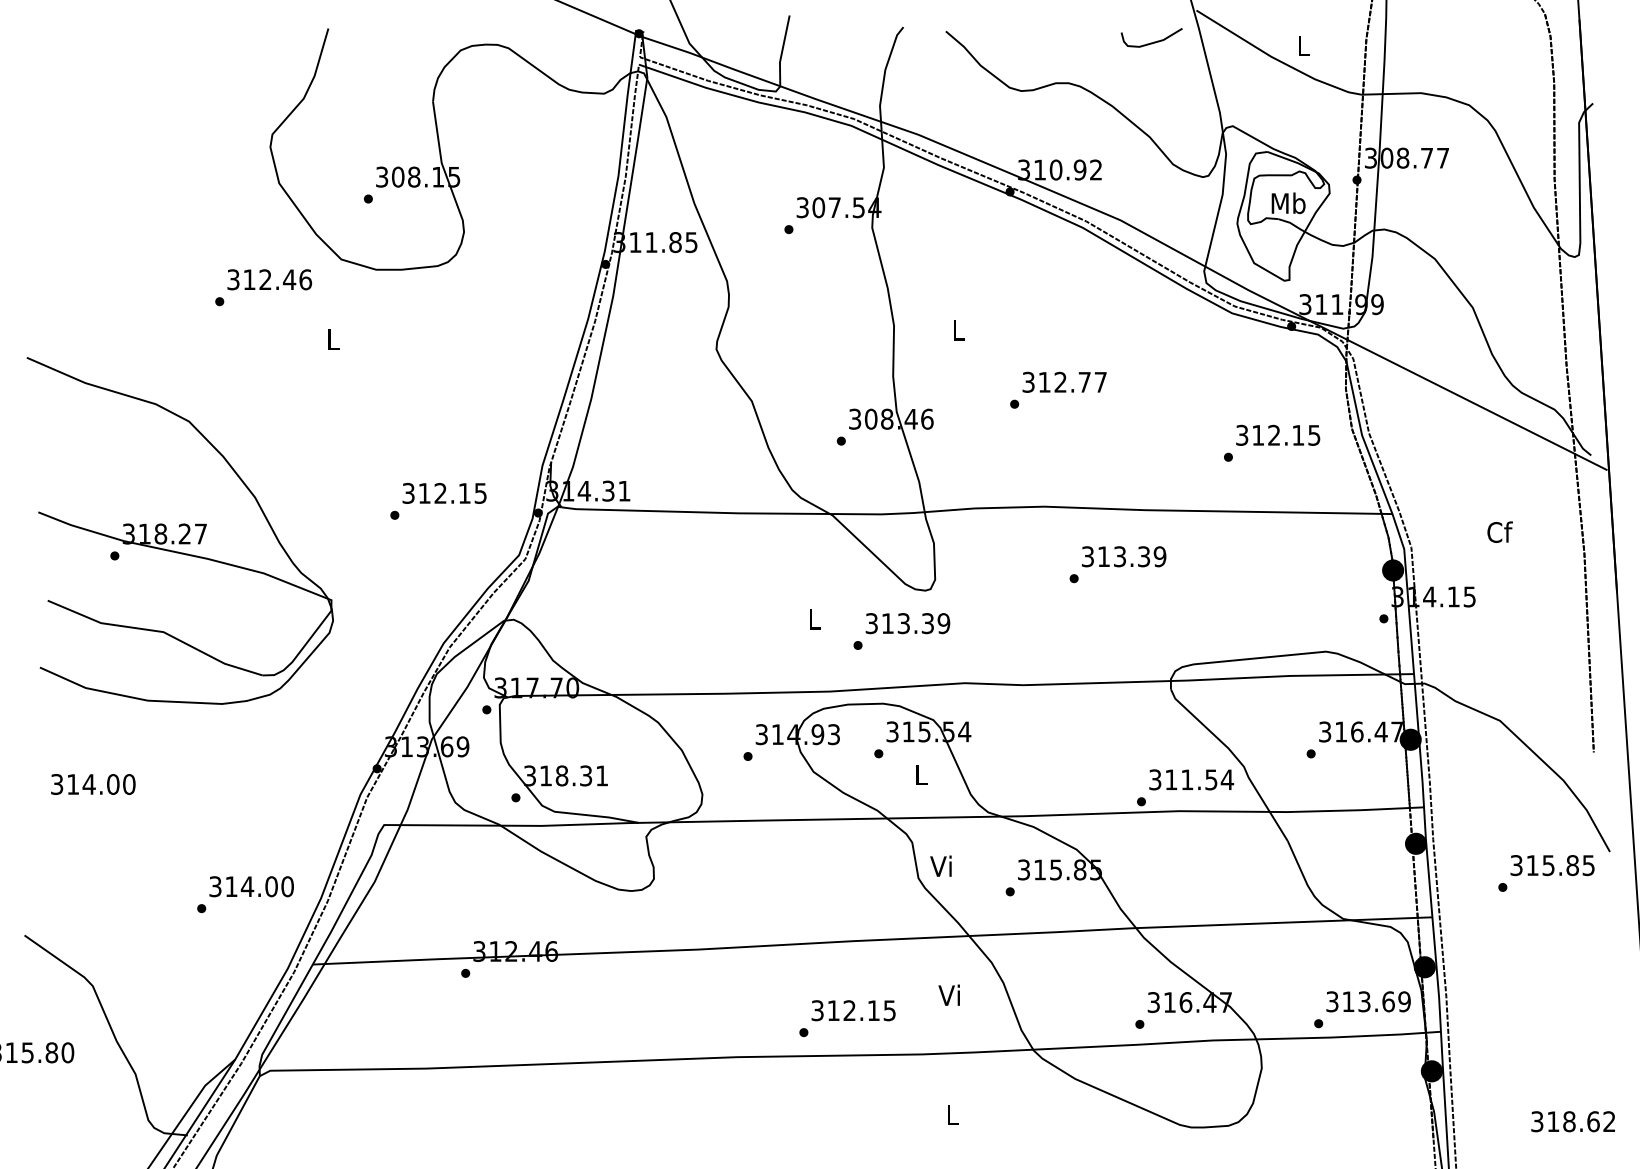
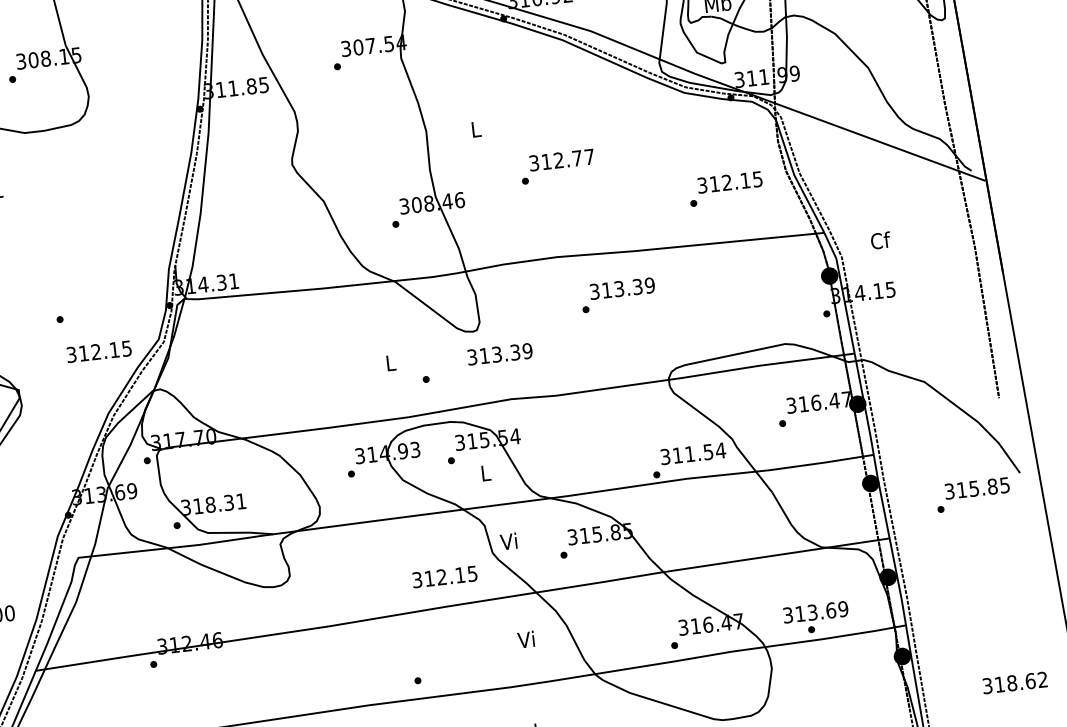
text: (444, 493) -> (99, 351), moved
text: (1499, 531) -> (880, 240), moved
text: (907, 623) -> (499, 354), moved
text: (1368, 1001) -> (815, 612), moved
text: (853, 1010) -> (444, 576), moved

